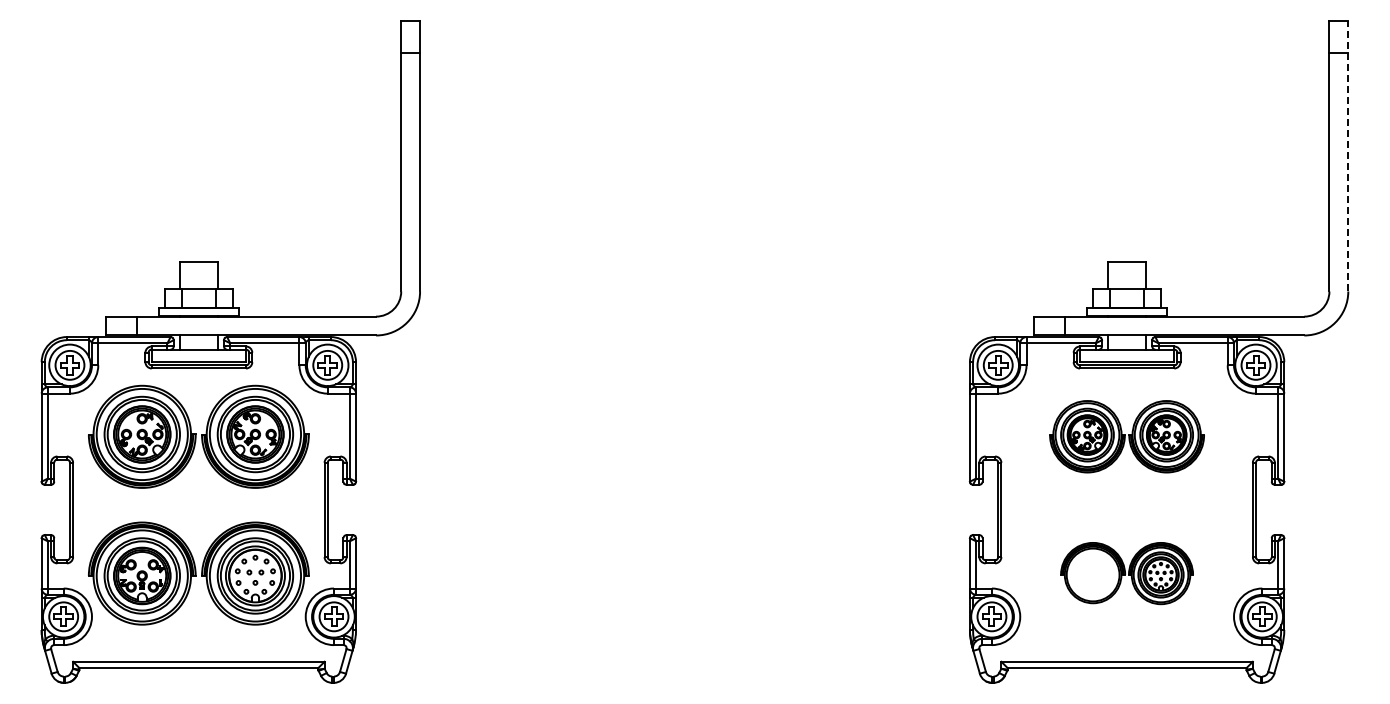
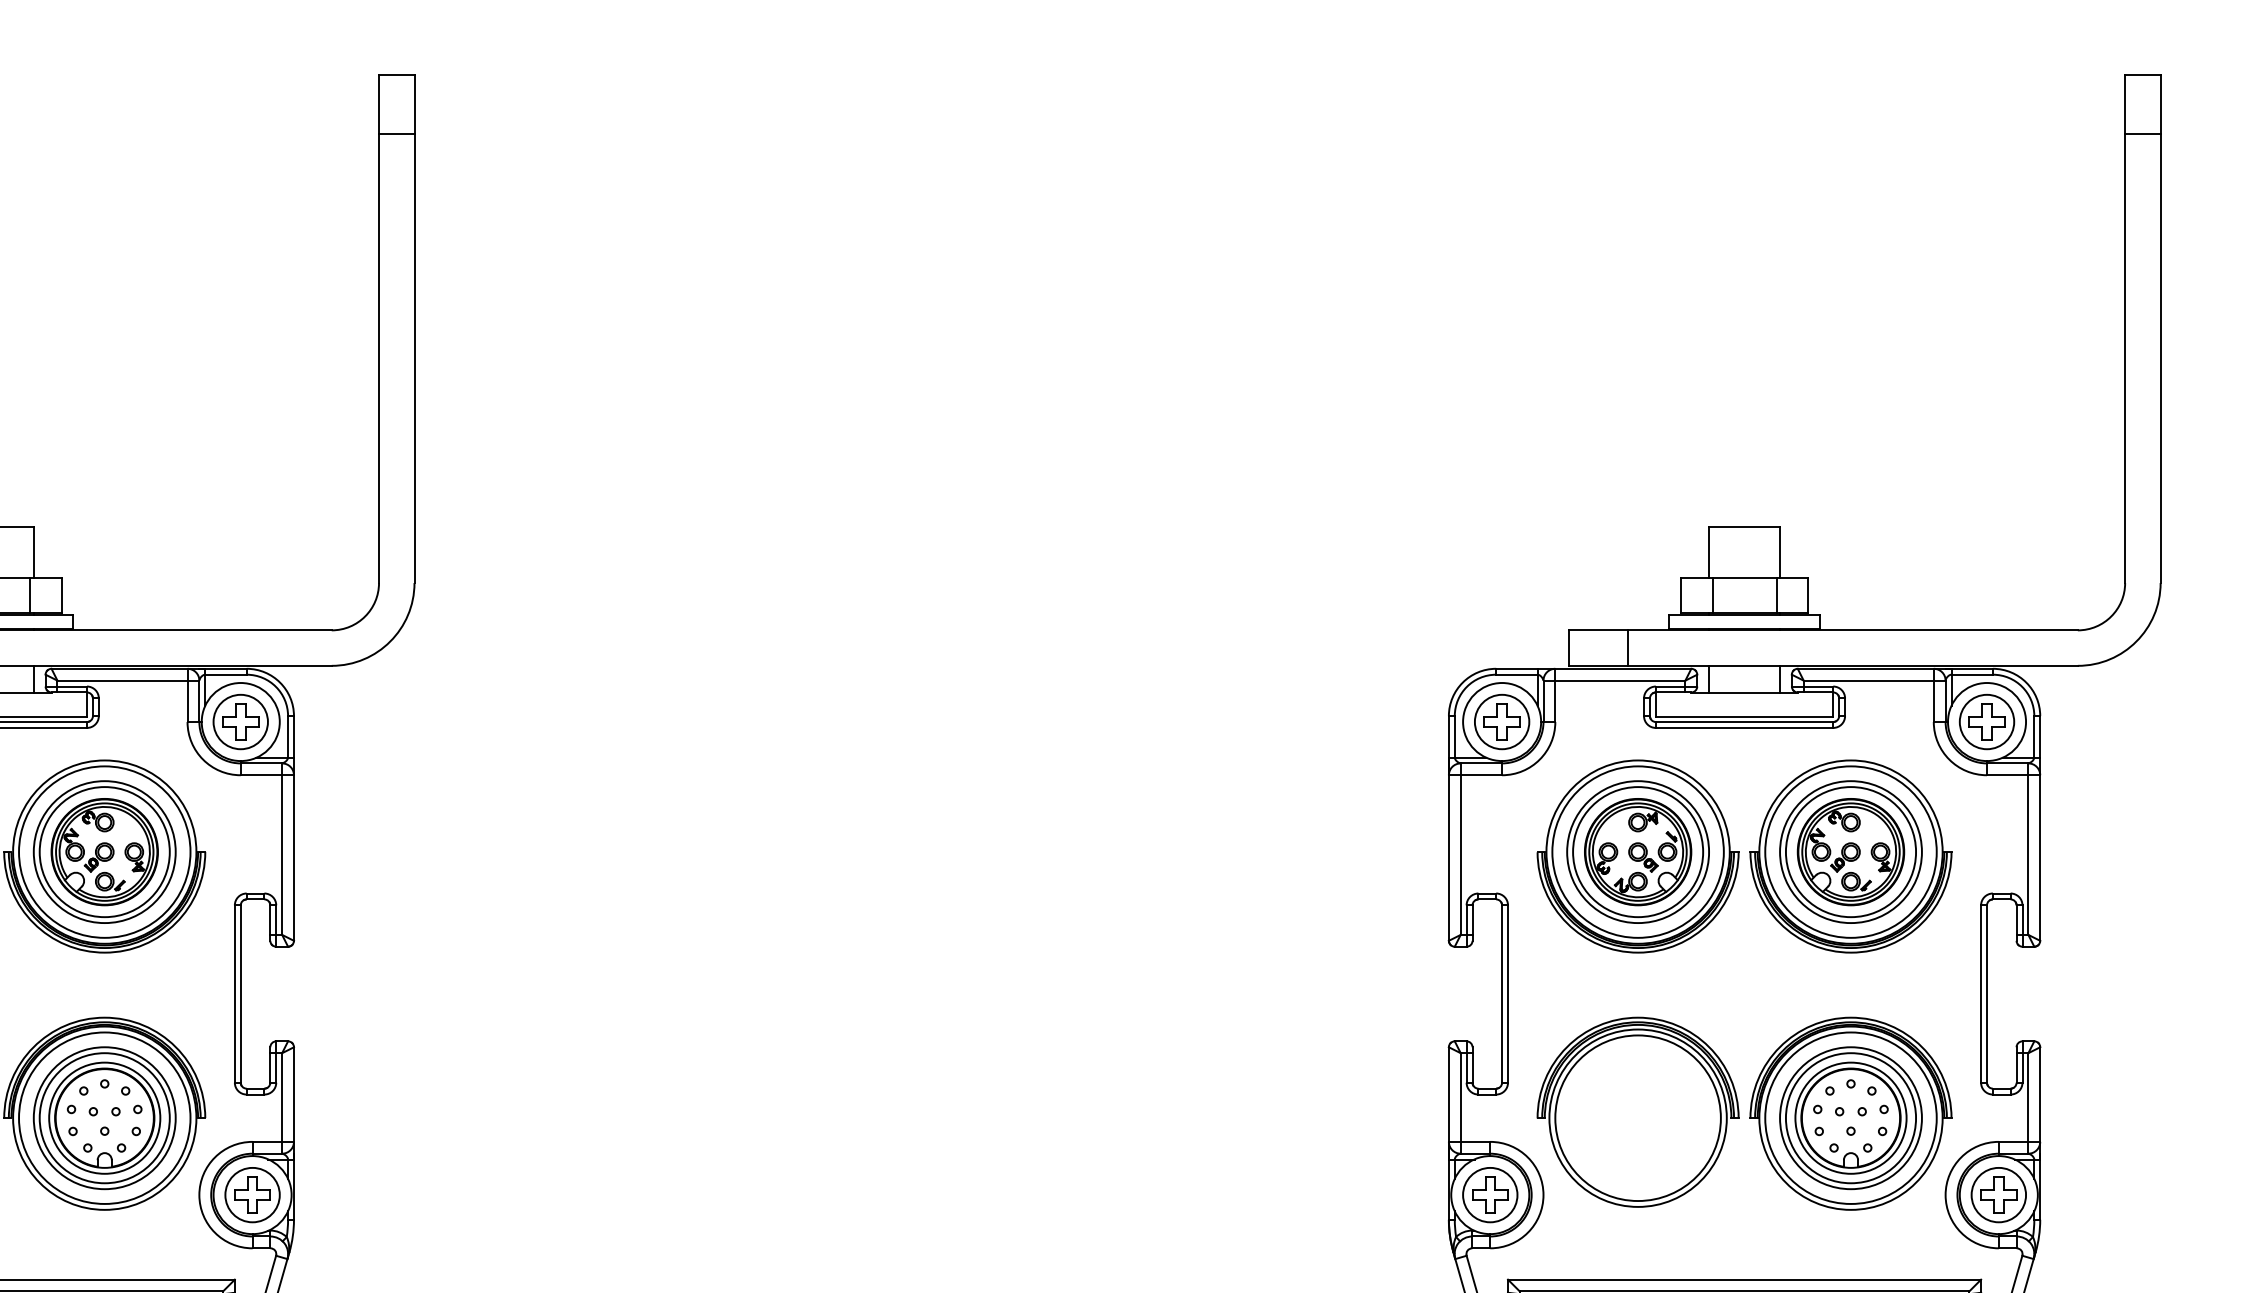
line: (1348, 155) -> (2161, 327), dashed -> solid
part: (1126, 436) -> (1743, 855), size x1.43
part: (1126, 573) -> (1743, 1113), size x1.67

